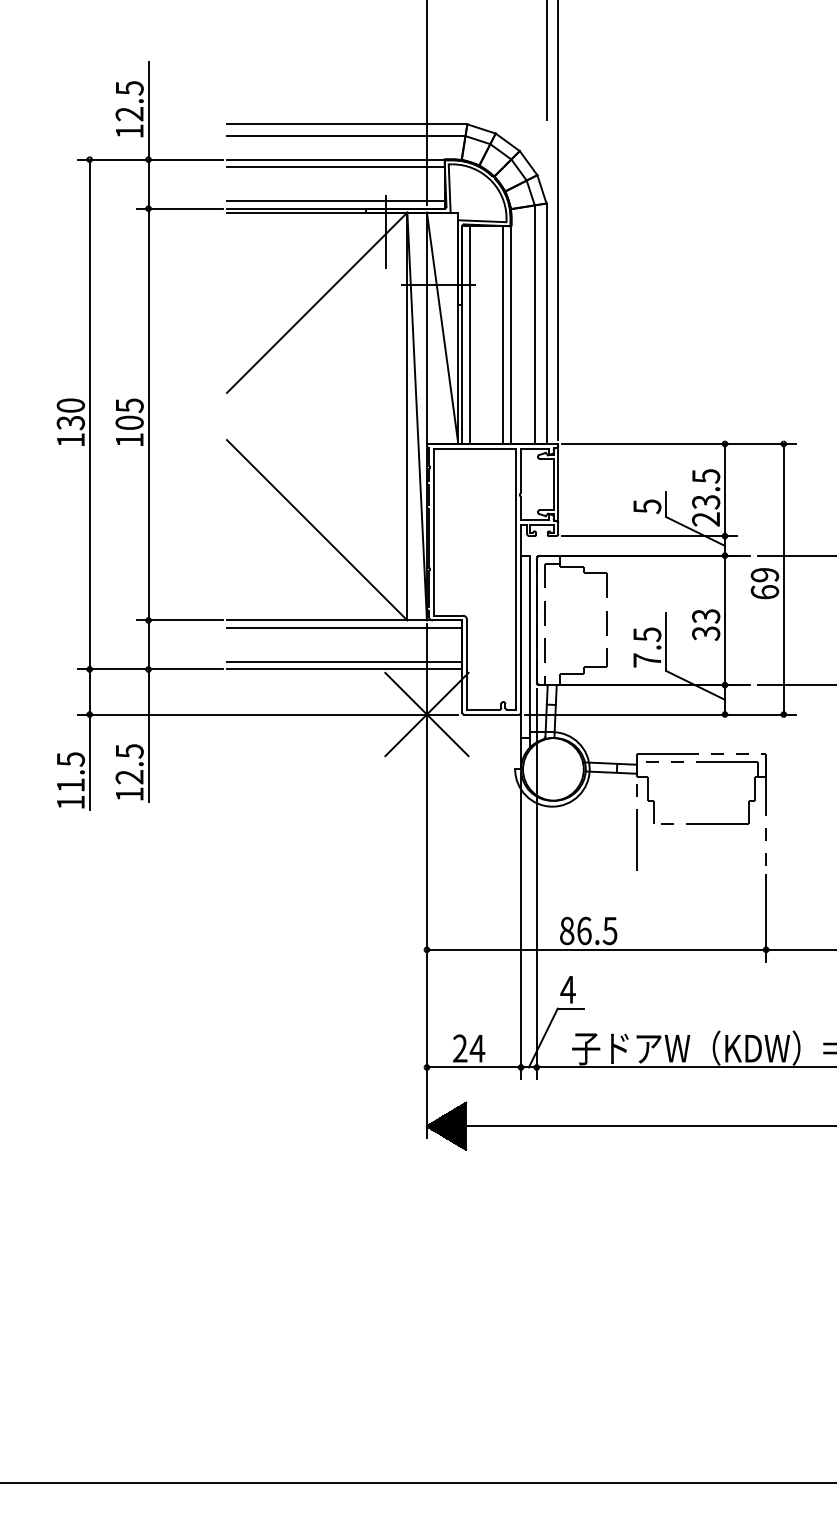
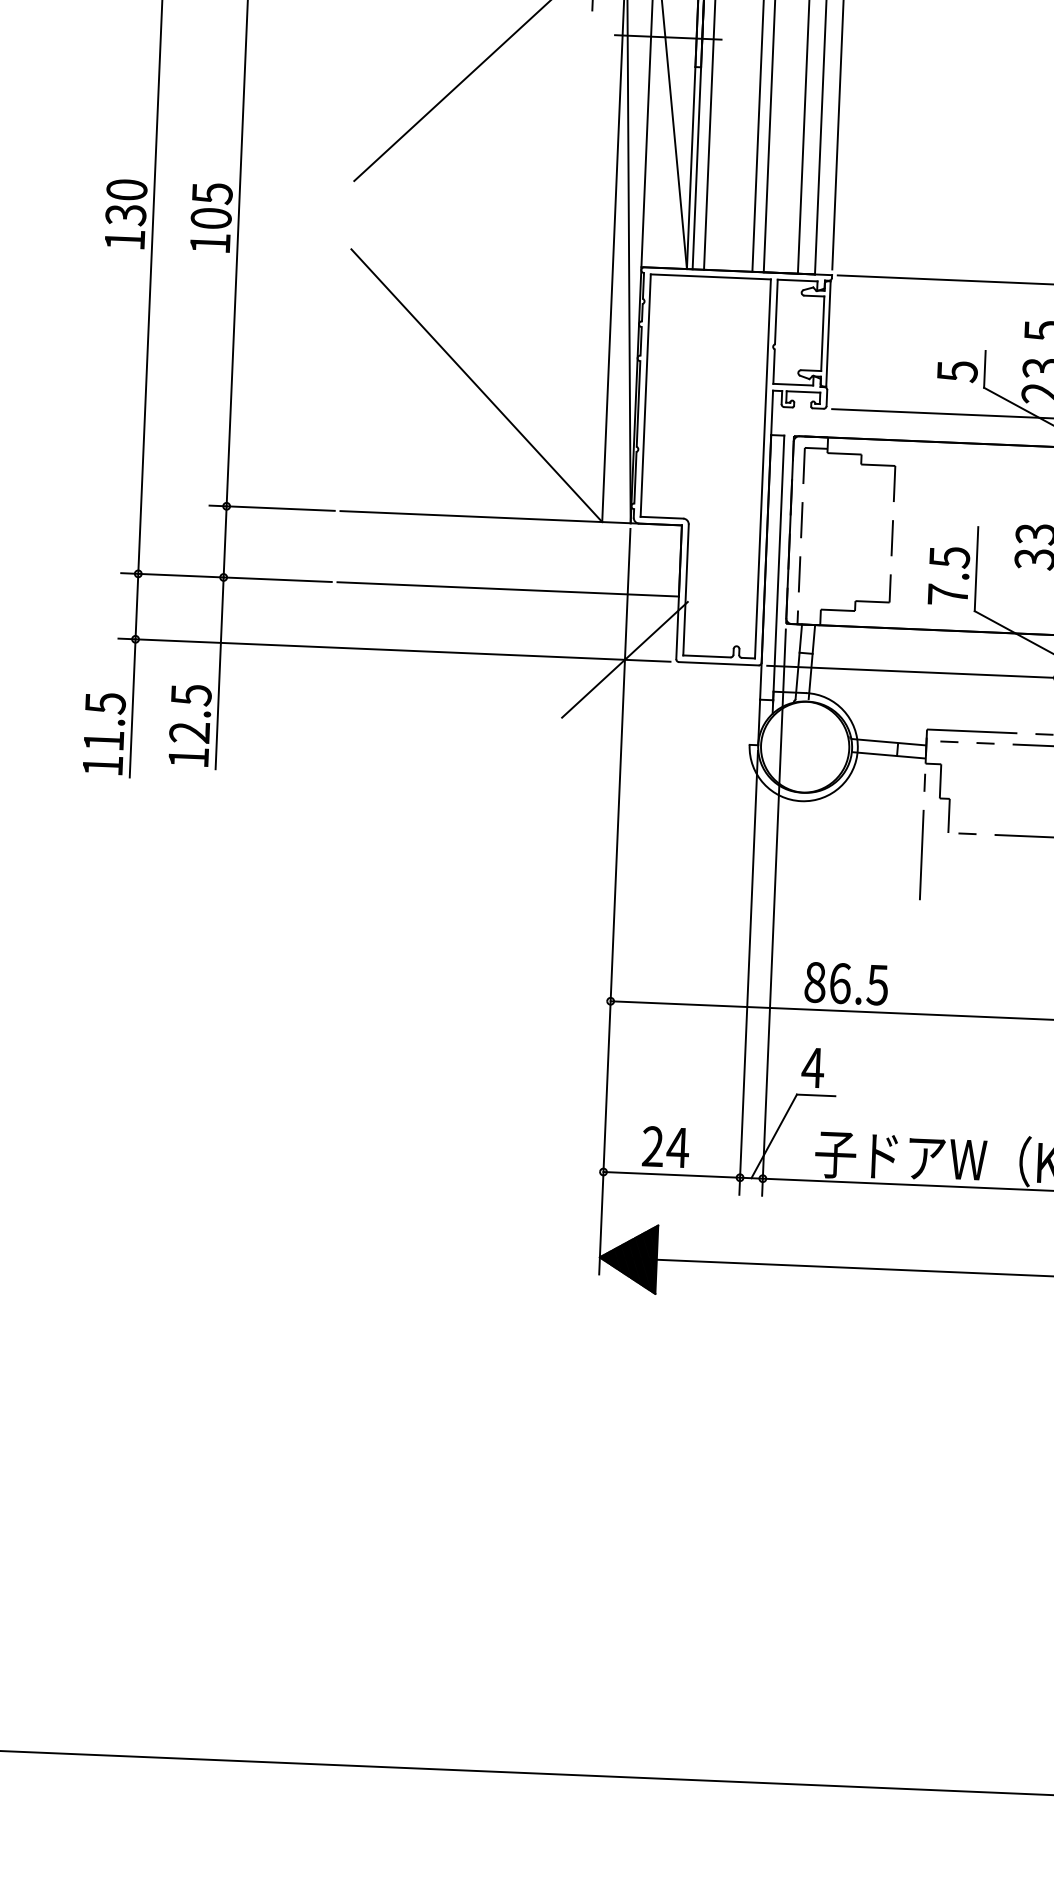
line: (344, 628) -> (510, 529), removed
line: (344, 661) -> (508, 577), removed
line: (426, 714) -> (624, 659), removed

